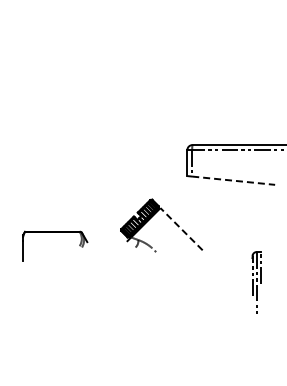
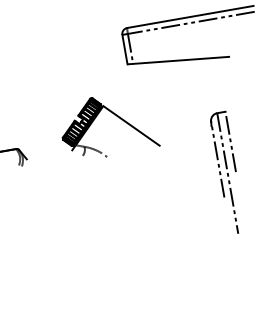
line: (233, 180) -> (180, 60), dashed -> solid
line: (181, 229) -> (131, 126), dashed -> solid
part: (256, 283) -> (227, 172), size x1.67

